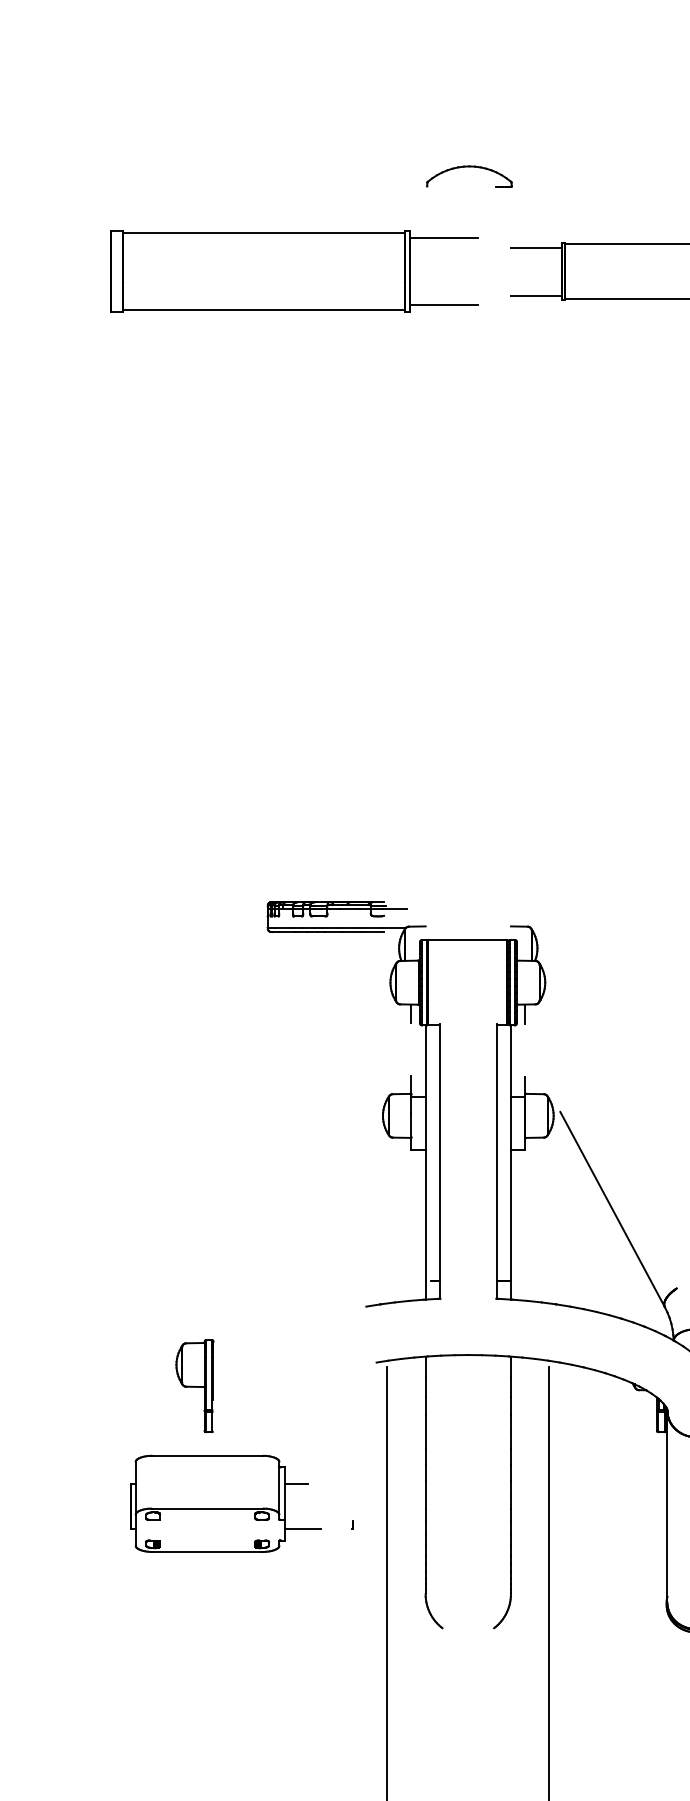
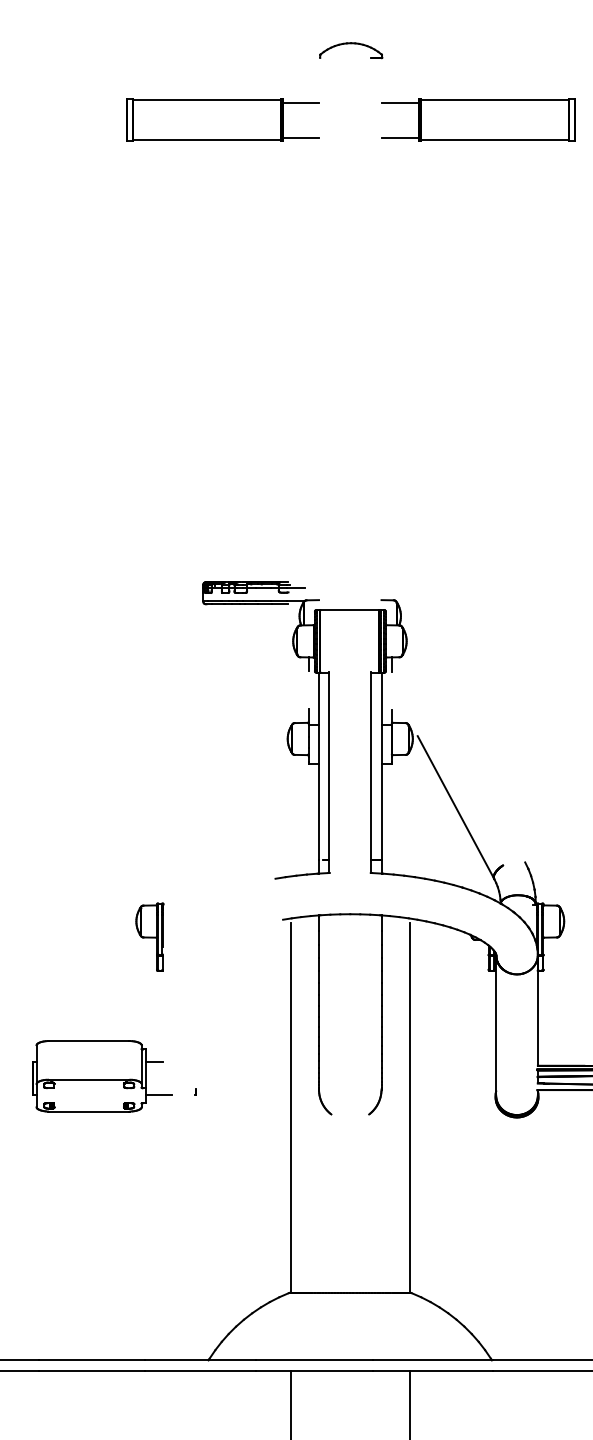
part: (293, 270) -> (222, 119), size x0.71
part: (242, 1504) -> (114, 1076), moved

